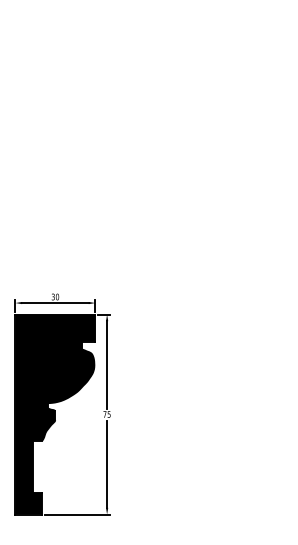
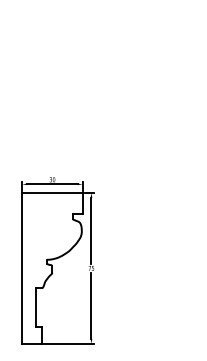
fill: (55, 414) -> (52, 268), removed

